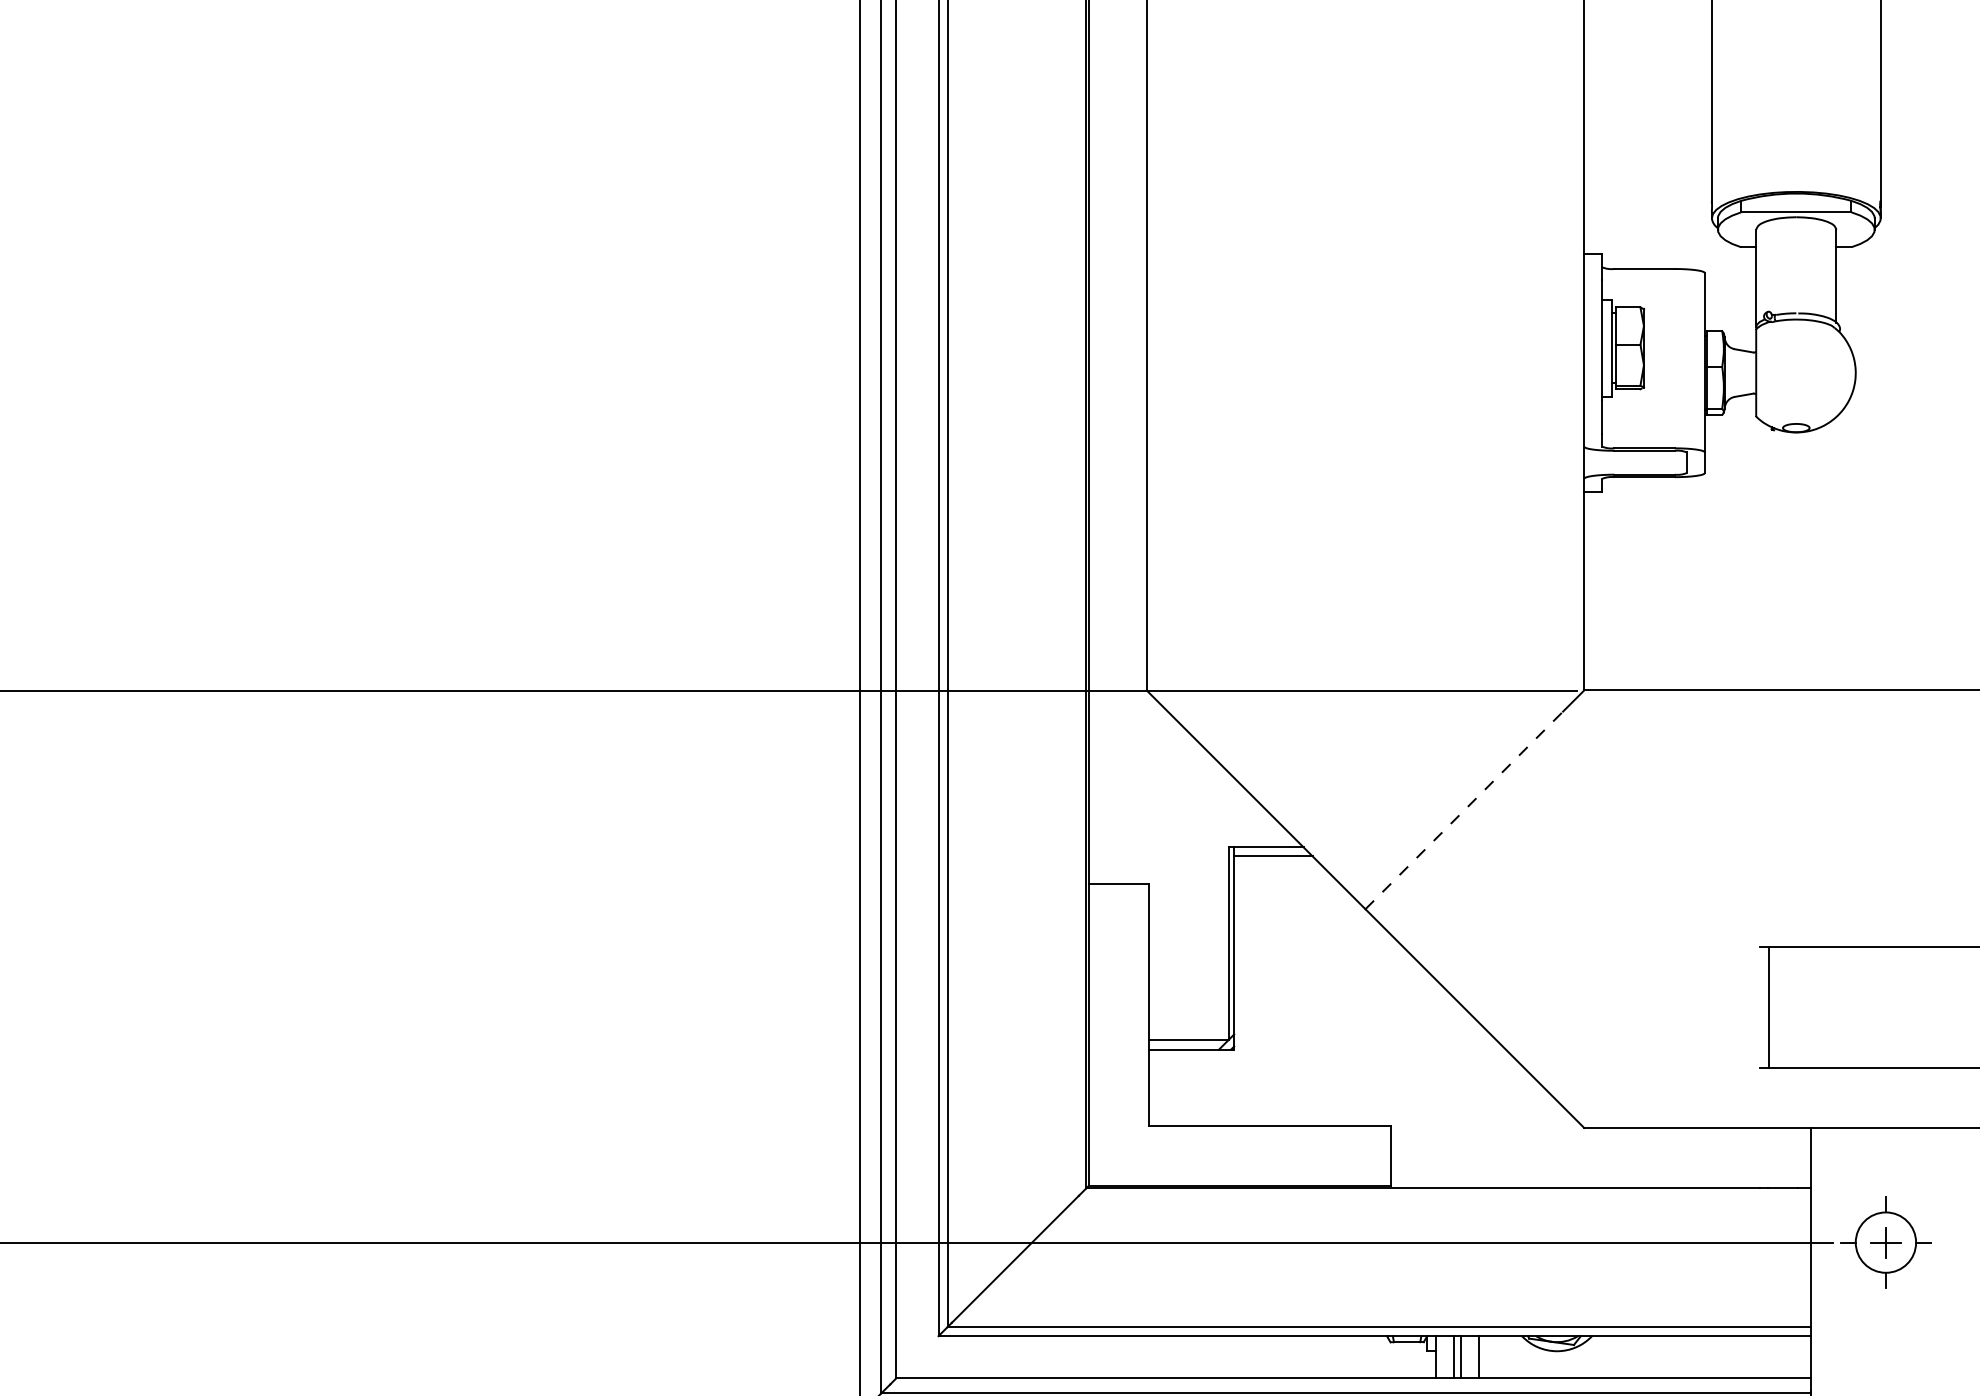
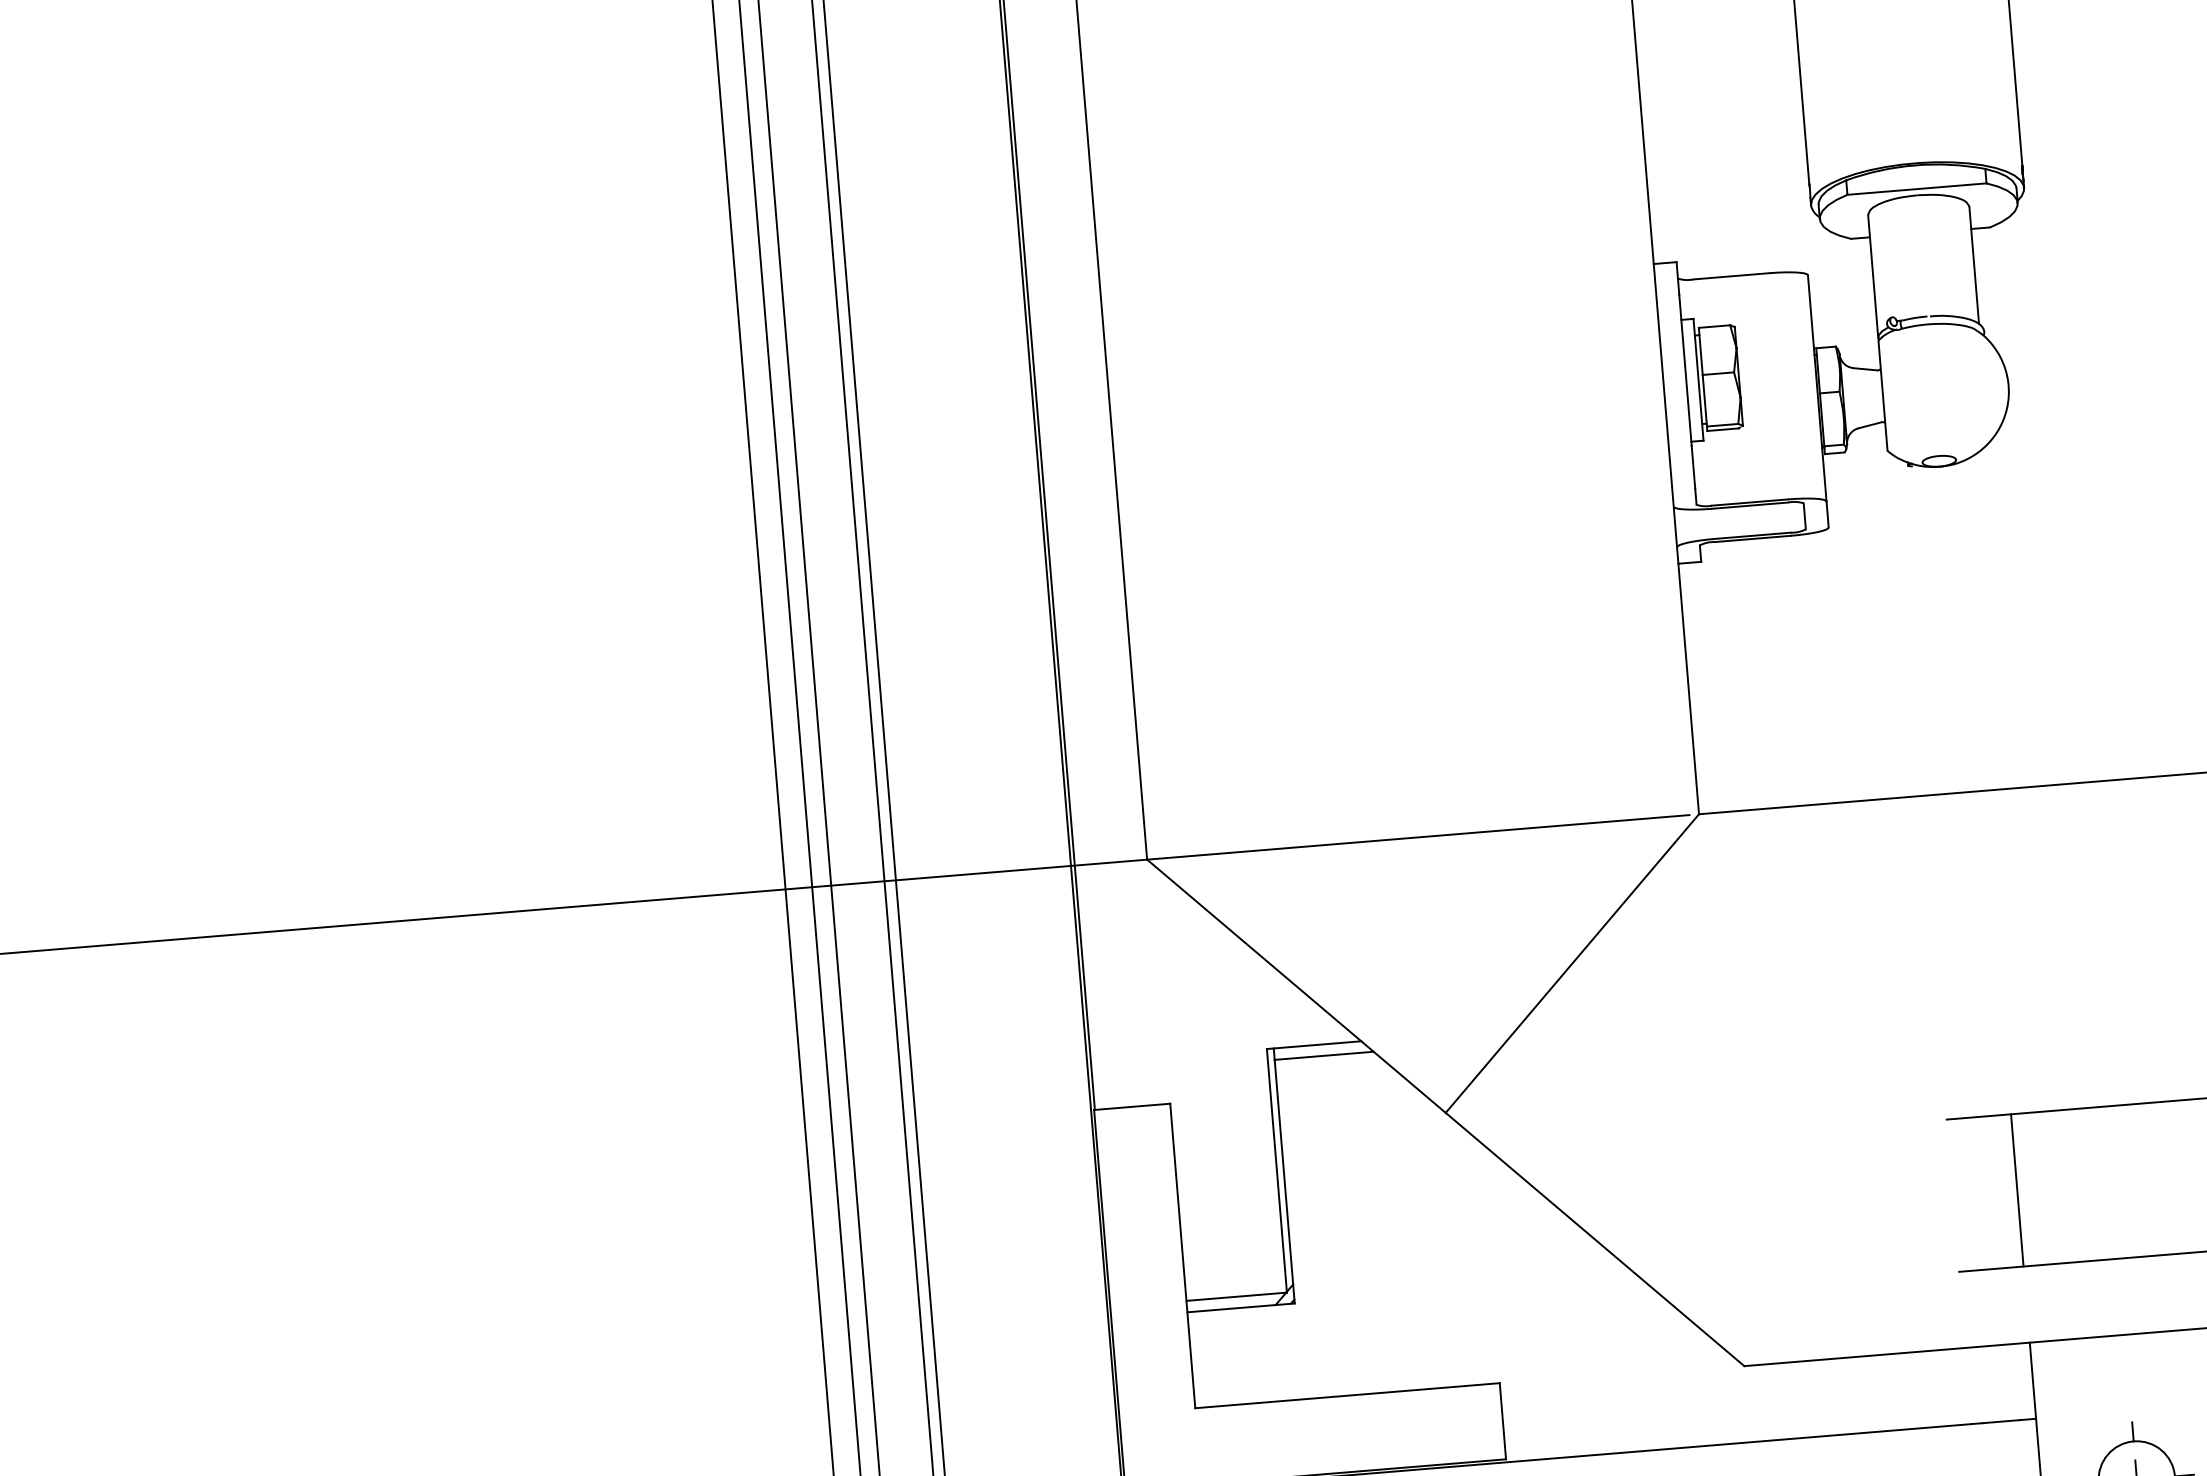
line: (1464, 810) -> (1560, 978), dashed -> solid
line: (1768, 1006) -> (2017, 1189), moved

